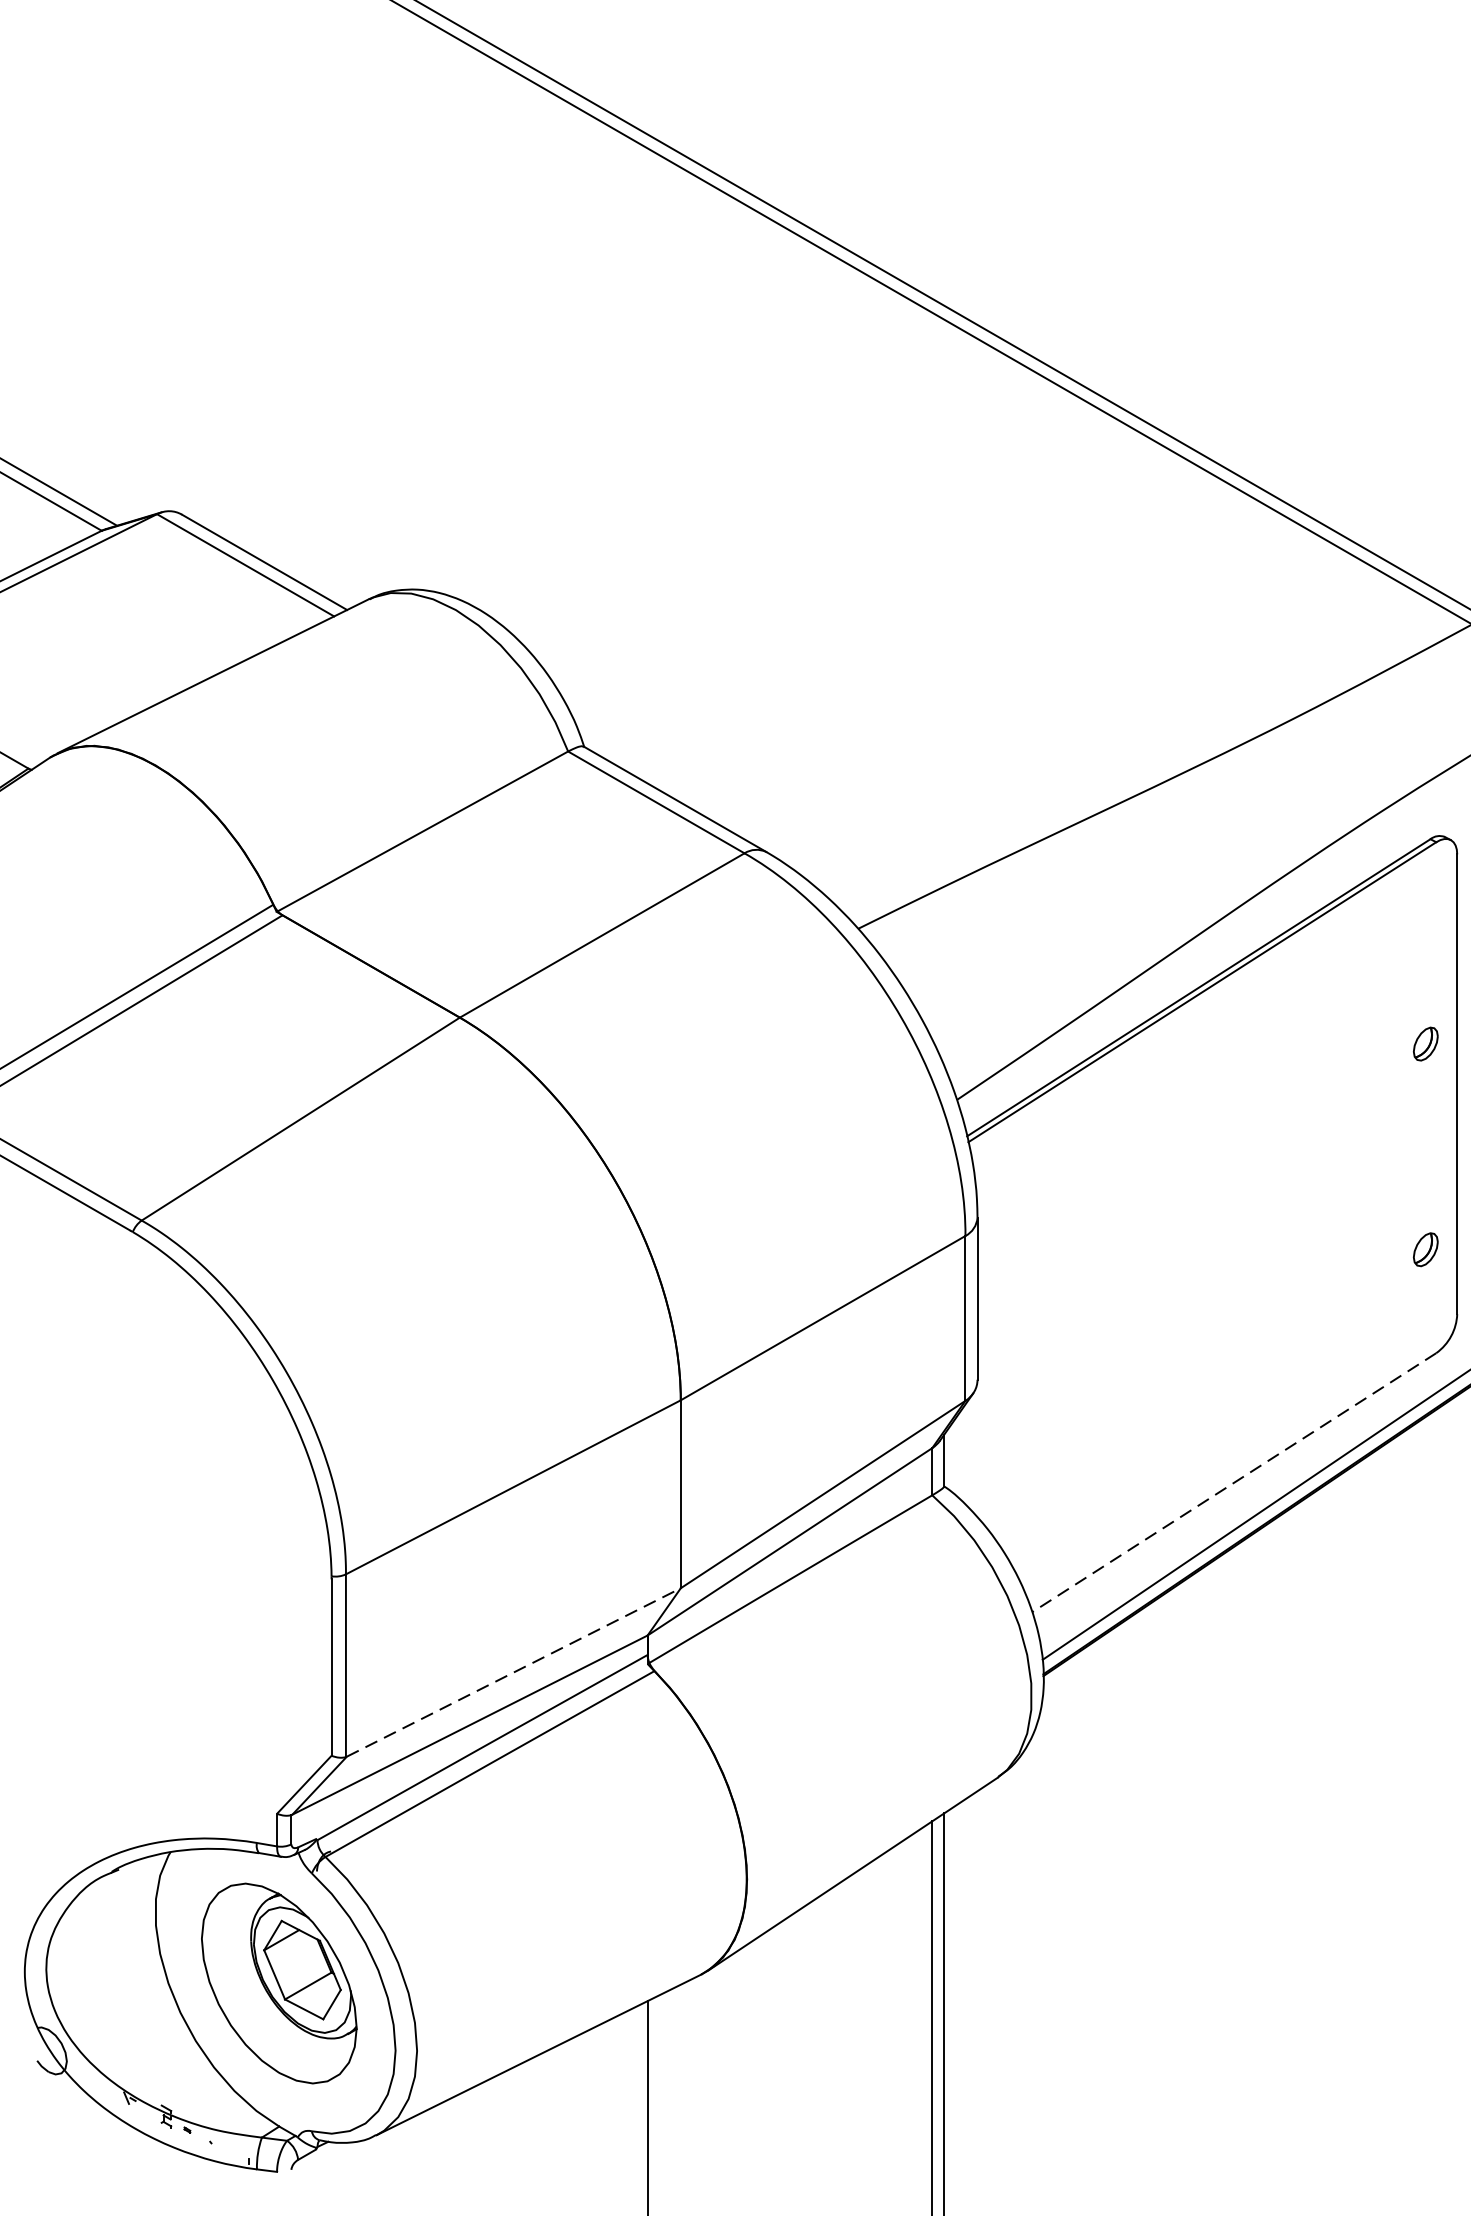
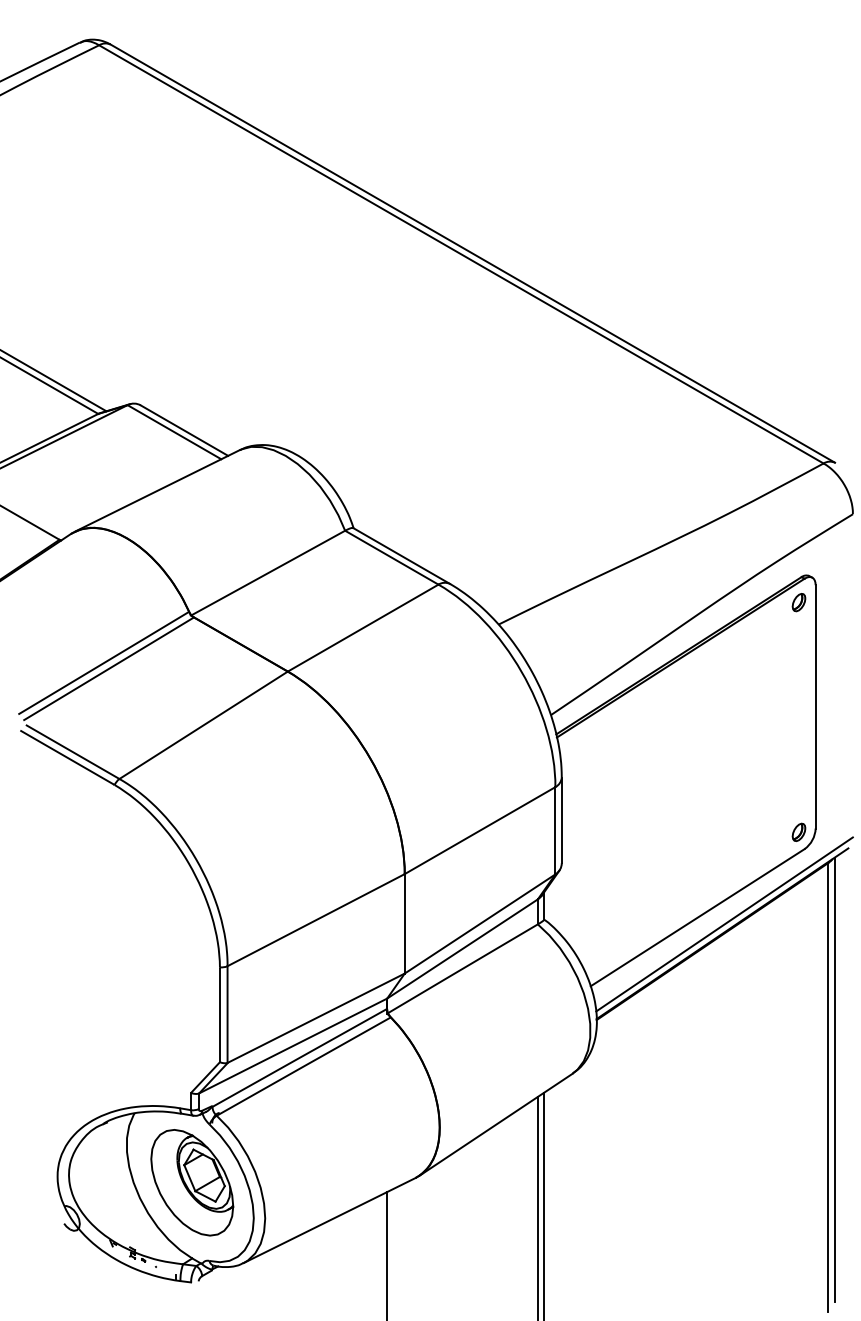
part: (1424, 1043) -> (798, 602), moved
part: (1424, 1248) -> (798, 831), moved
line: (1233, 1482) -> (697, 917), dashed -> solid
line: (514, 1673) -> (316, 1018), dashed -> solid

